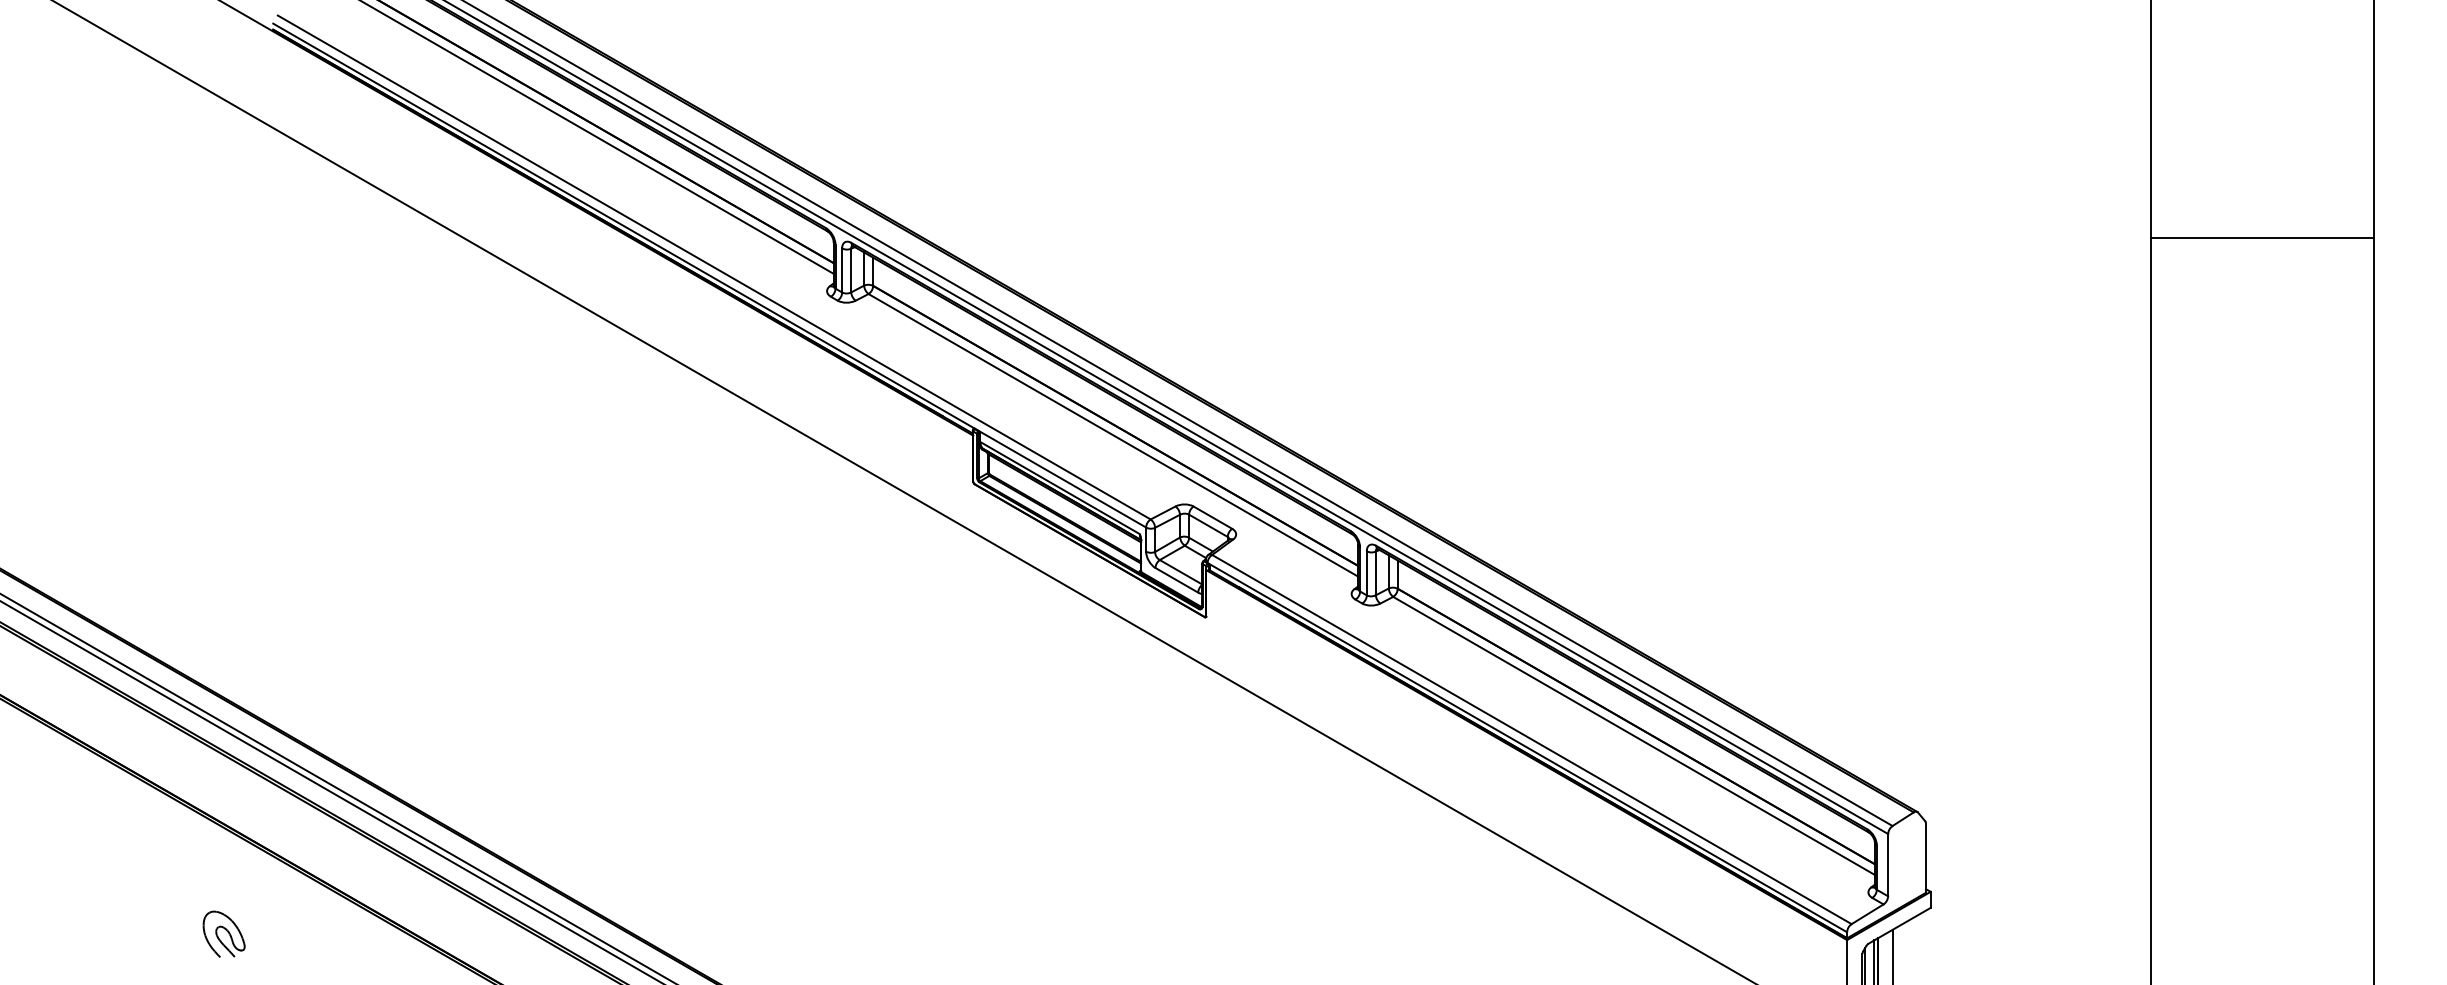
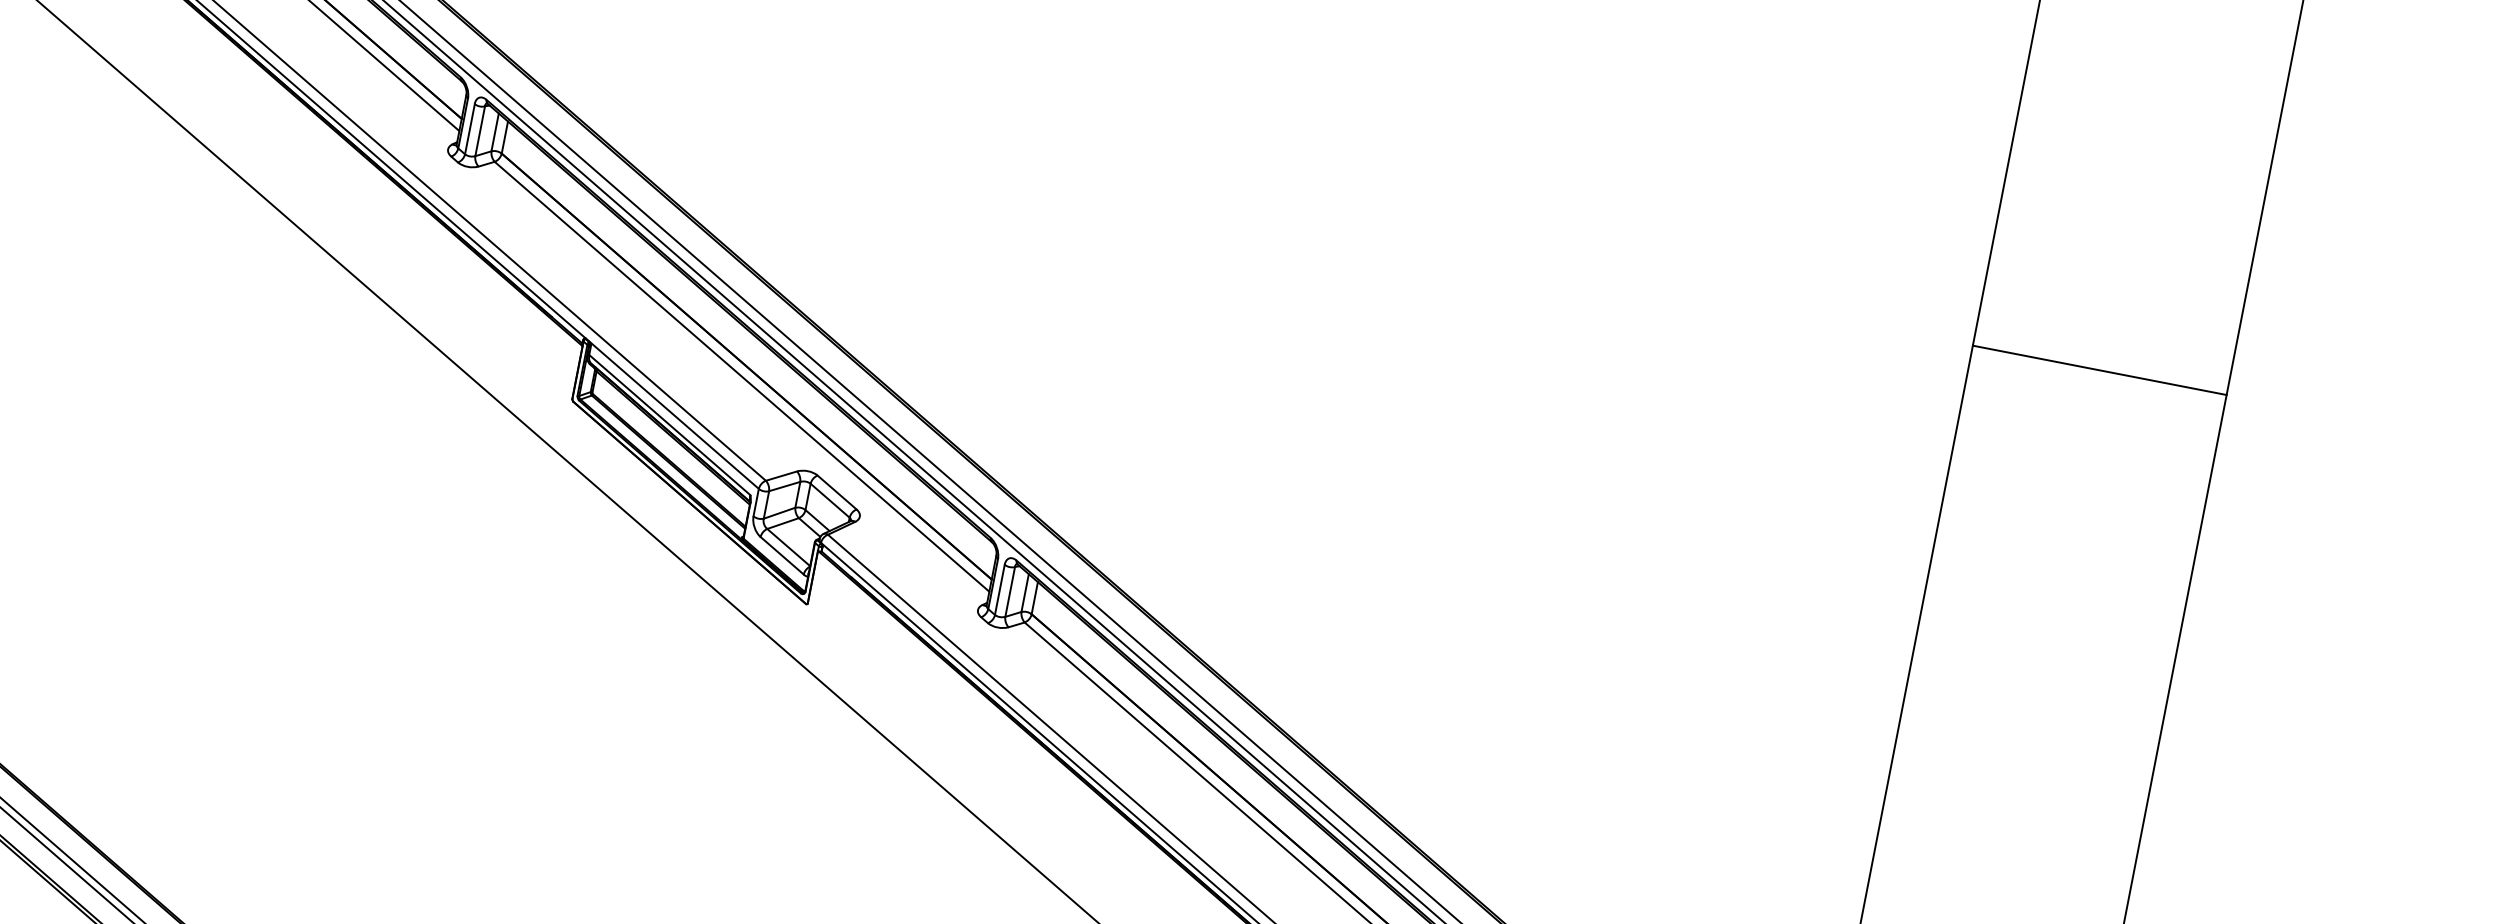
line: (2261, 238) -> (2099, 370), moved

